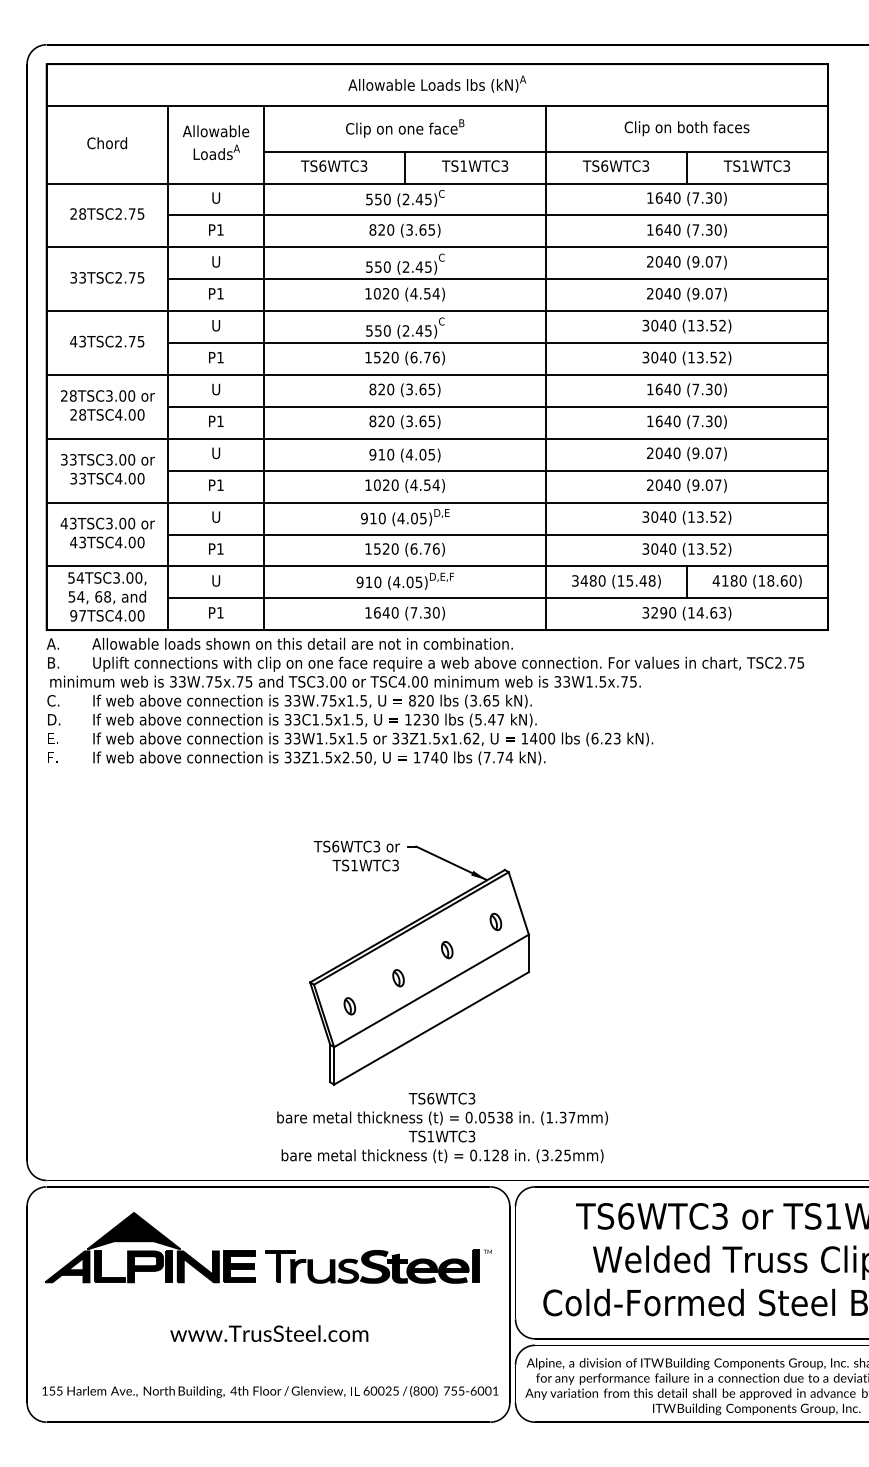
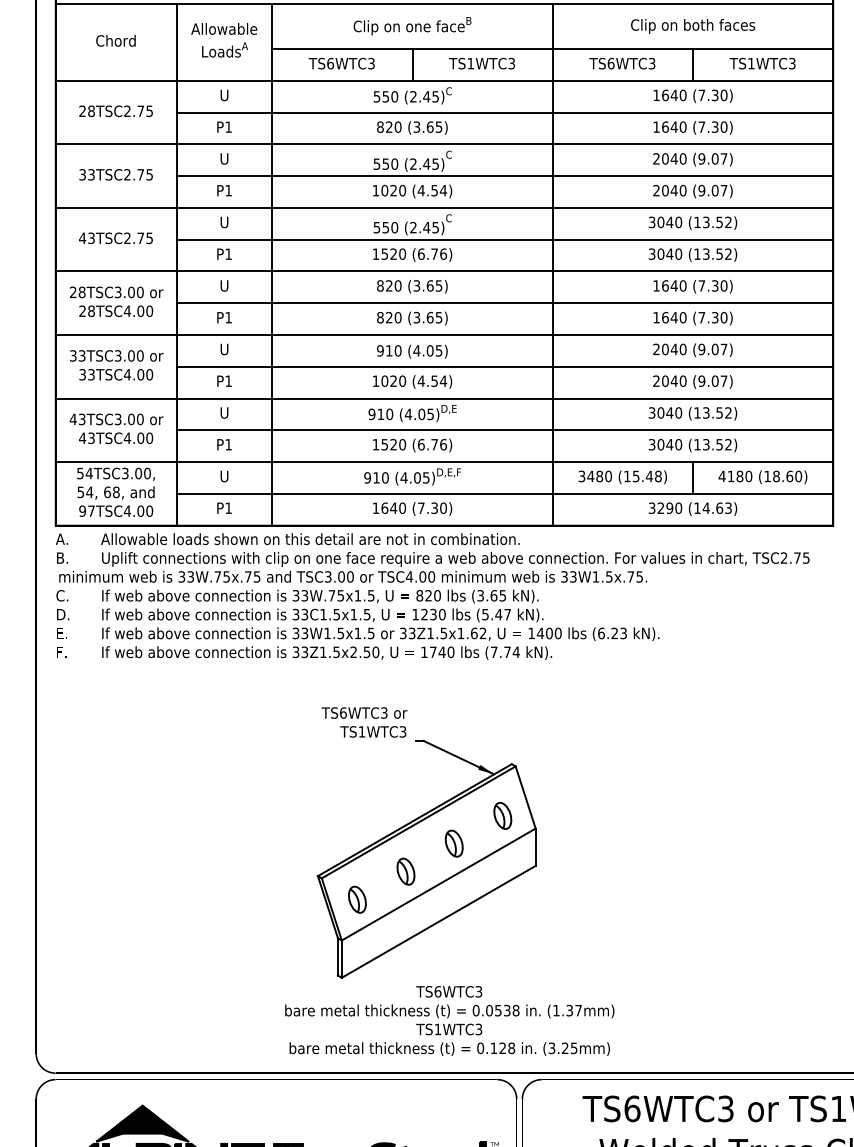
text: (356, 855) -> (364, 721), moved
part: (495, 921) -> (502, 815), size x1.6
part: (447, 950) -> (454, 844), size x1.6
part: (398, 978) -> (405, 872), size x1.6
part: (349, 1006) -> (357, 900), size x1.6

